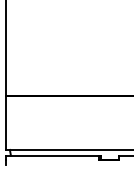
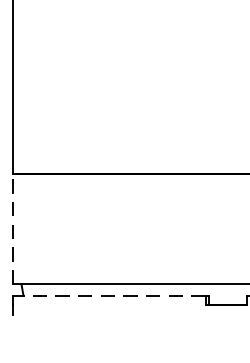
line: (6, 123) -> (14, 230), solid -> dashed
line: (52, 155) -> (109, 295), solid -> dashed

